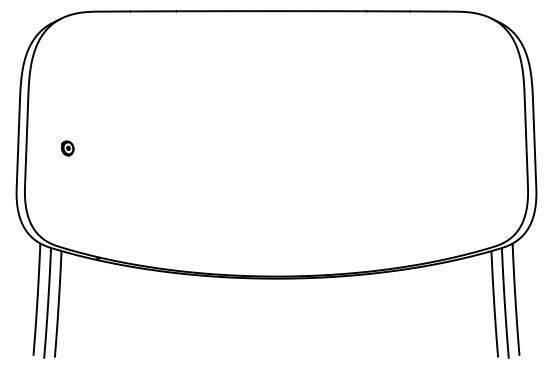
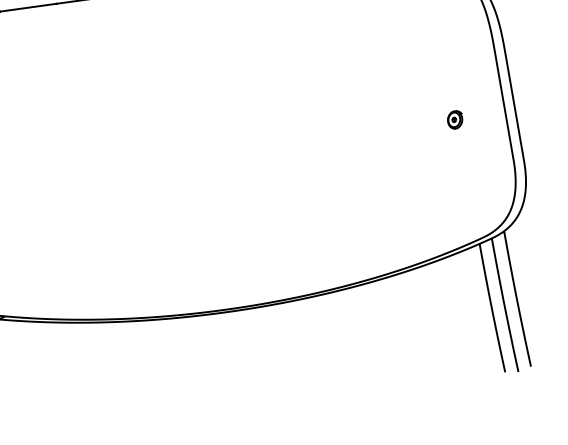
part: (484, 148) -> (454, 120), added

